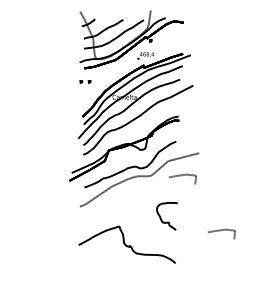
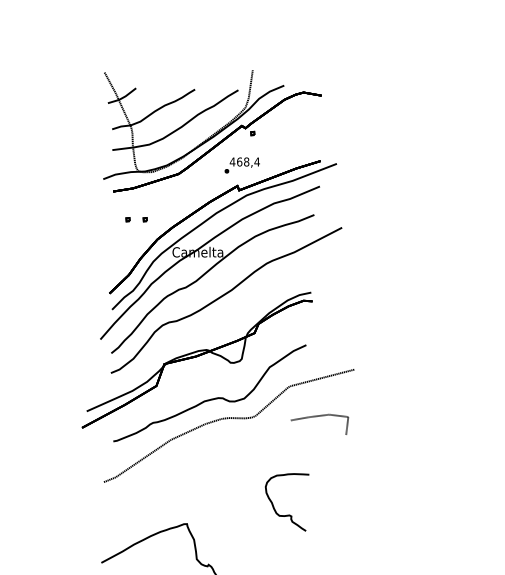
part: (85, 81) -> (136, 219), moved
line: (220, 231) -> (399, 534), removed

